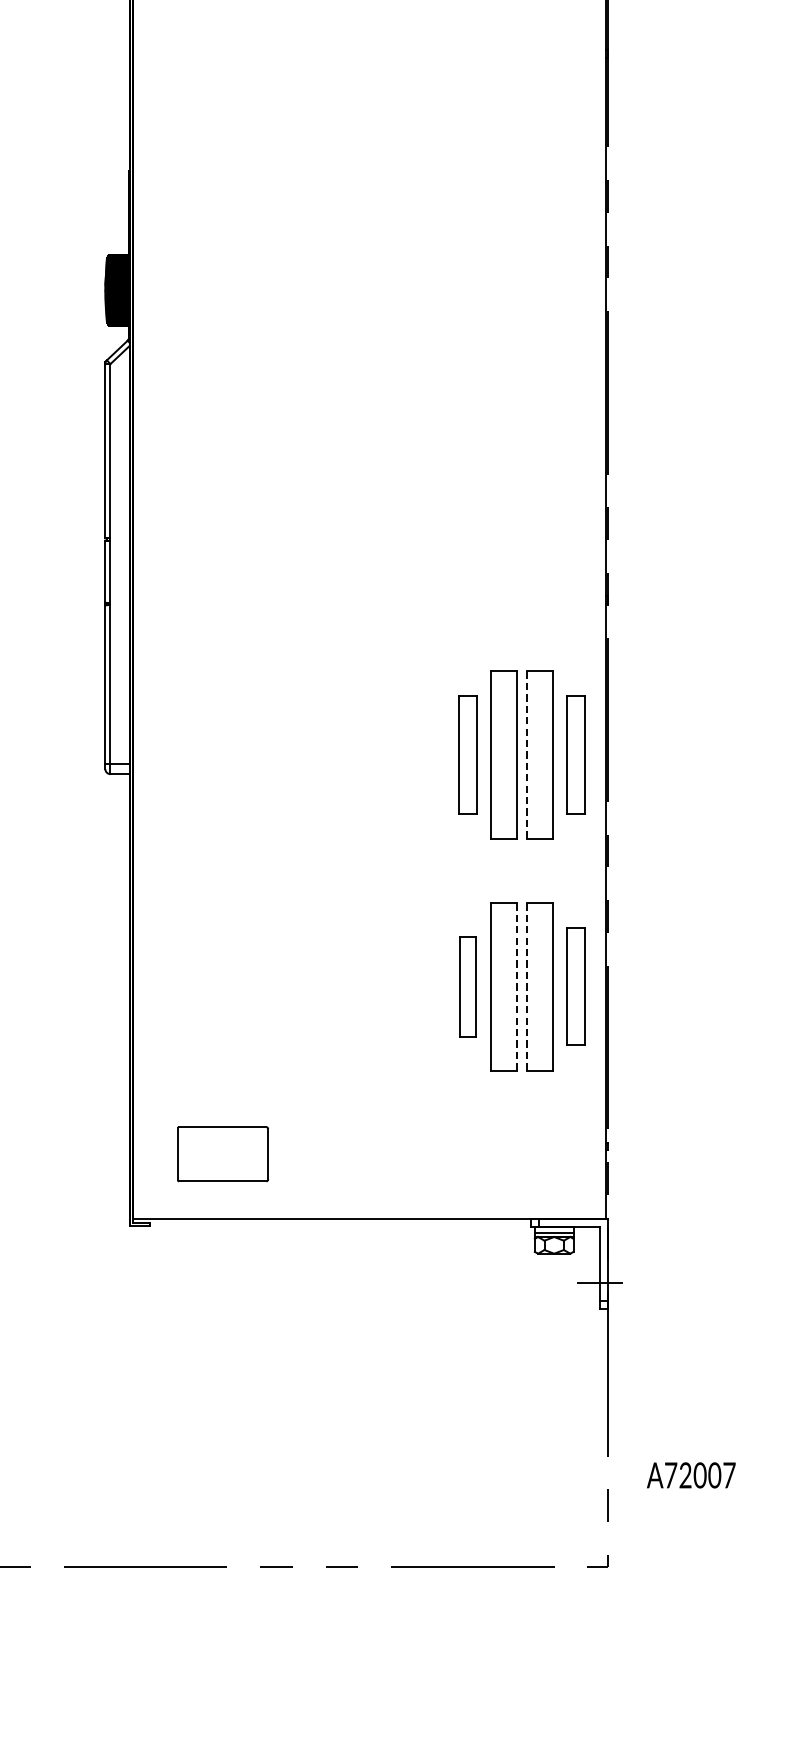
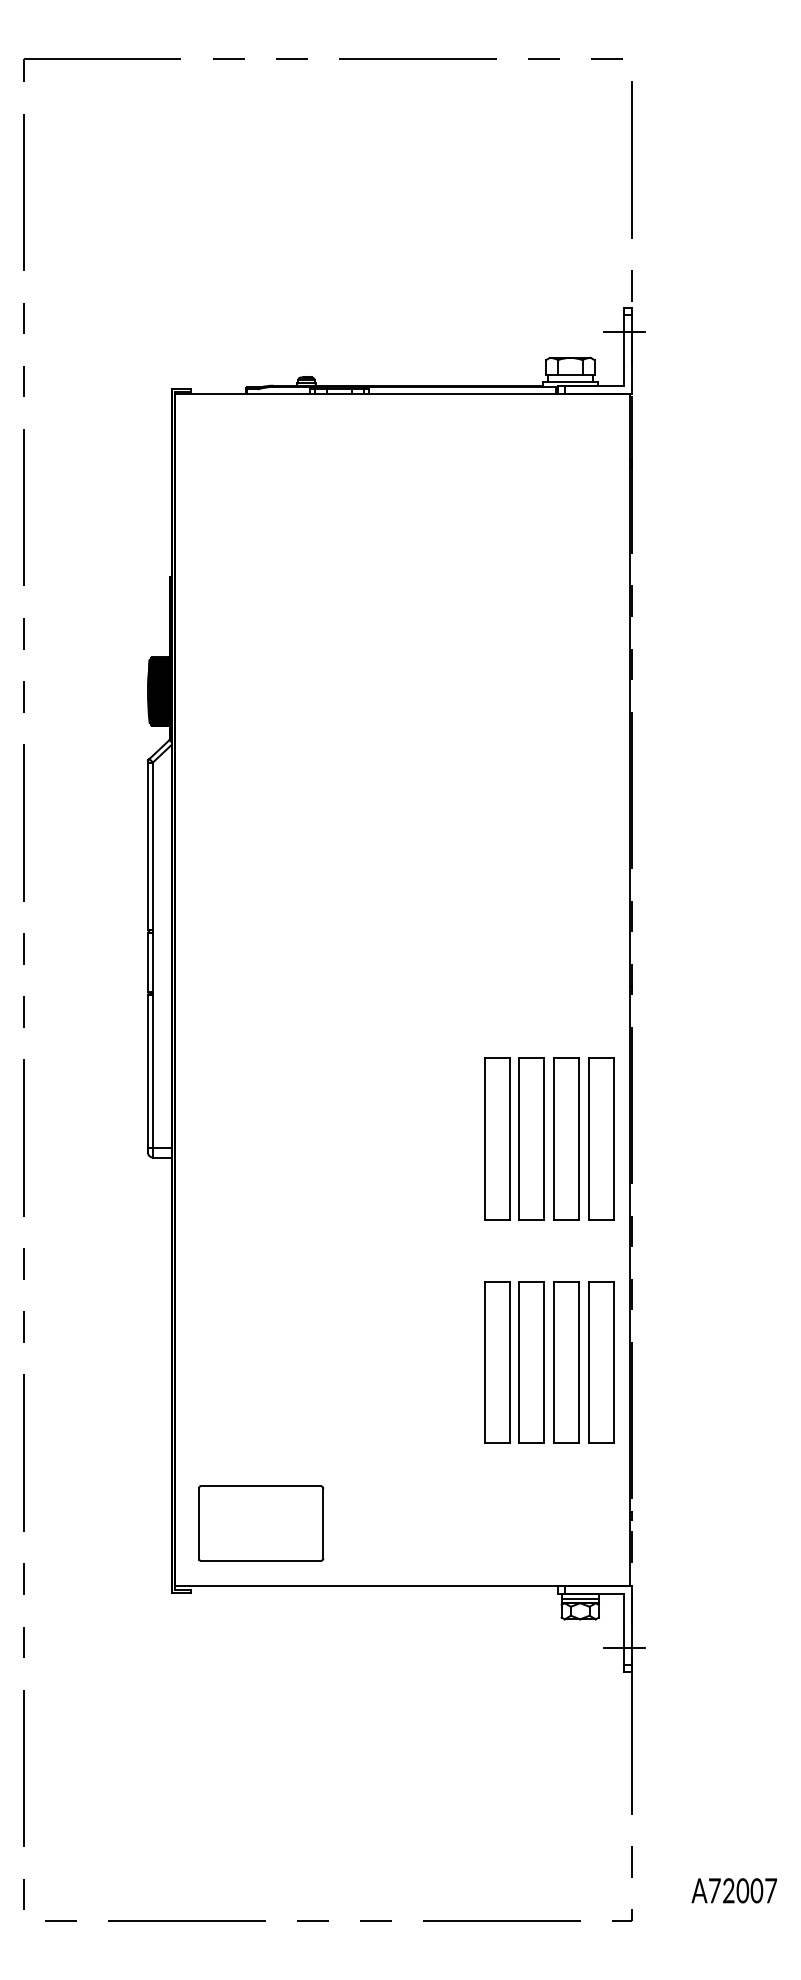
part: (468, 754) -> (497, 1138), size x1.43
line: (527, 754) -> (554, 1138), dashed -> solid
part: (576, 754) -> (601, 1138), size x1.43
part: (468, 987) -> (497, 1362), size x1.67
line: (517, 987) -> (544, 1362), dashed -> solid
line: (527, 987) -> (554, 1362), dashed -> solid
part: (576, 987) -> (601, 1362), size x1.43
part: (223, 1154) -> (261, 1523), size x1.43
text: (690, 1475) -> (733, 1890), moved

